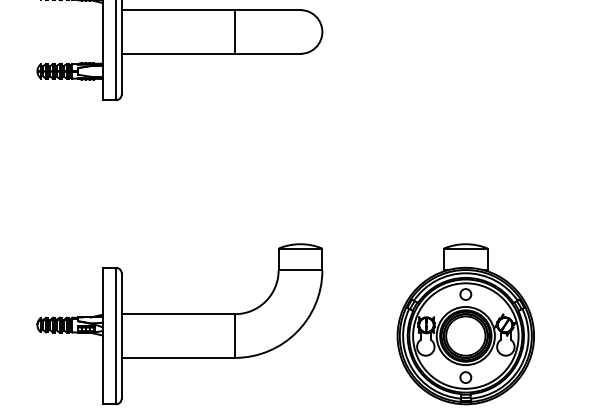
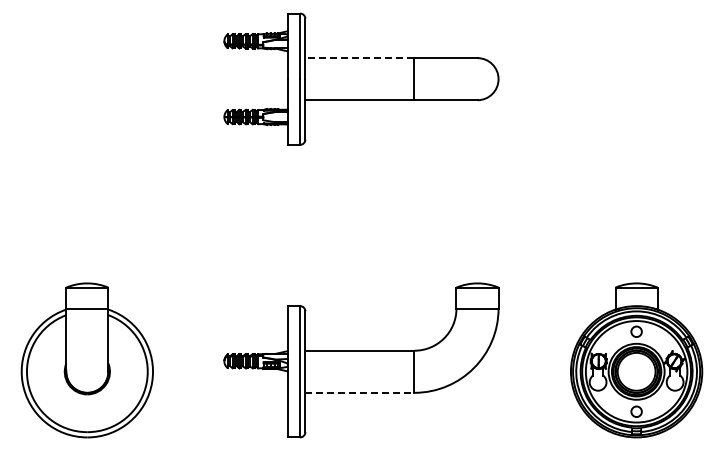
line: (177, 10) -> (359, 58), solid -> dashed
line: (177, 357) -> (359, 392), solid -> dashed

